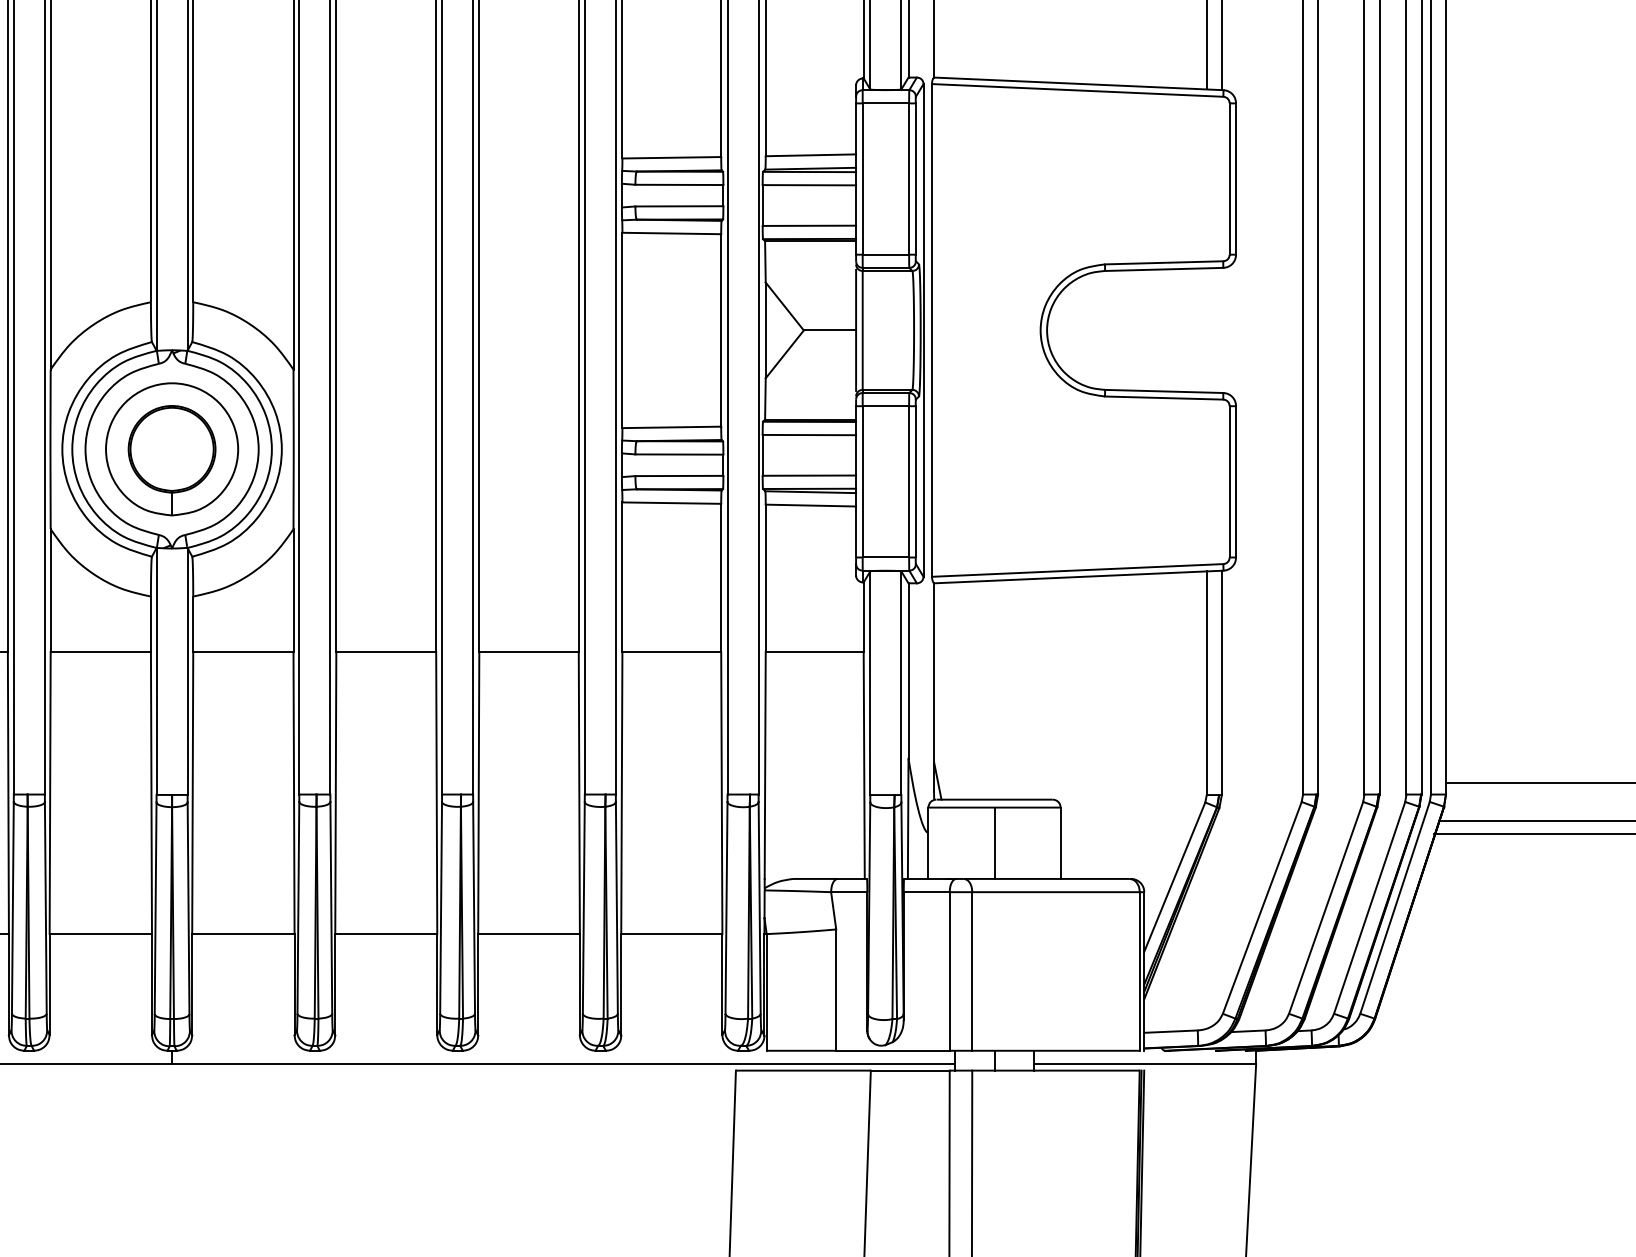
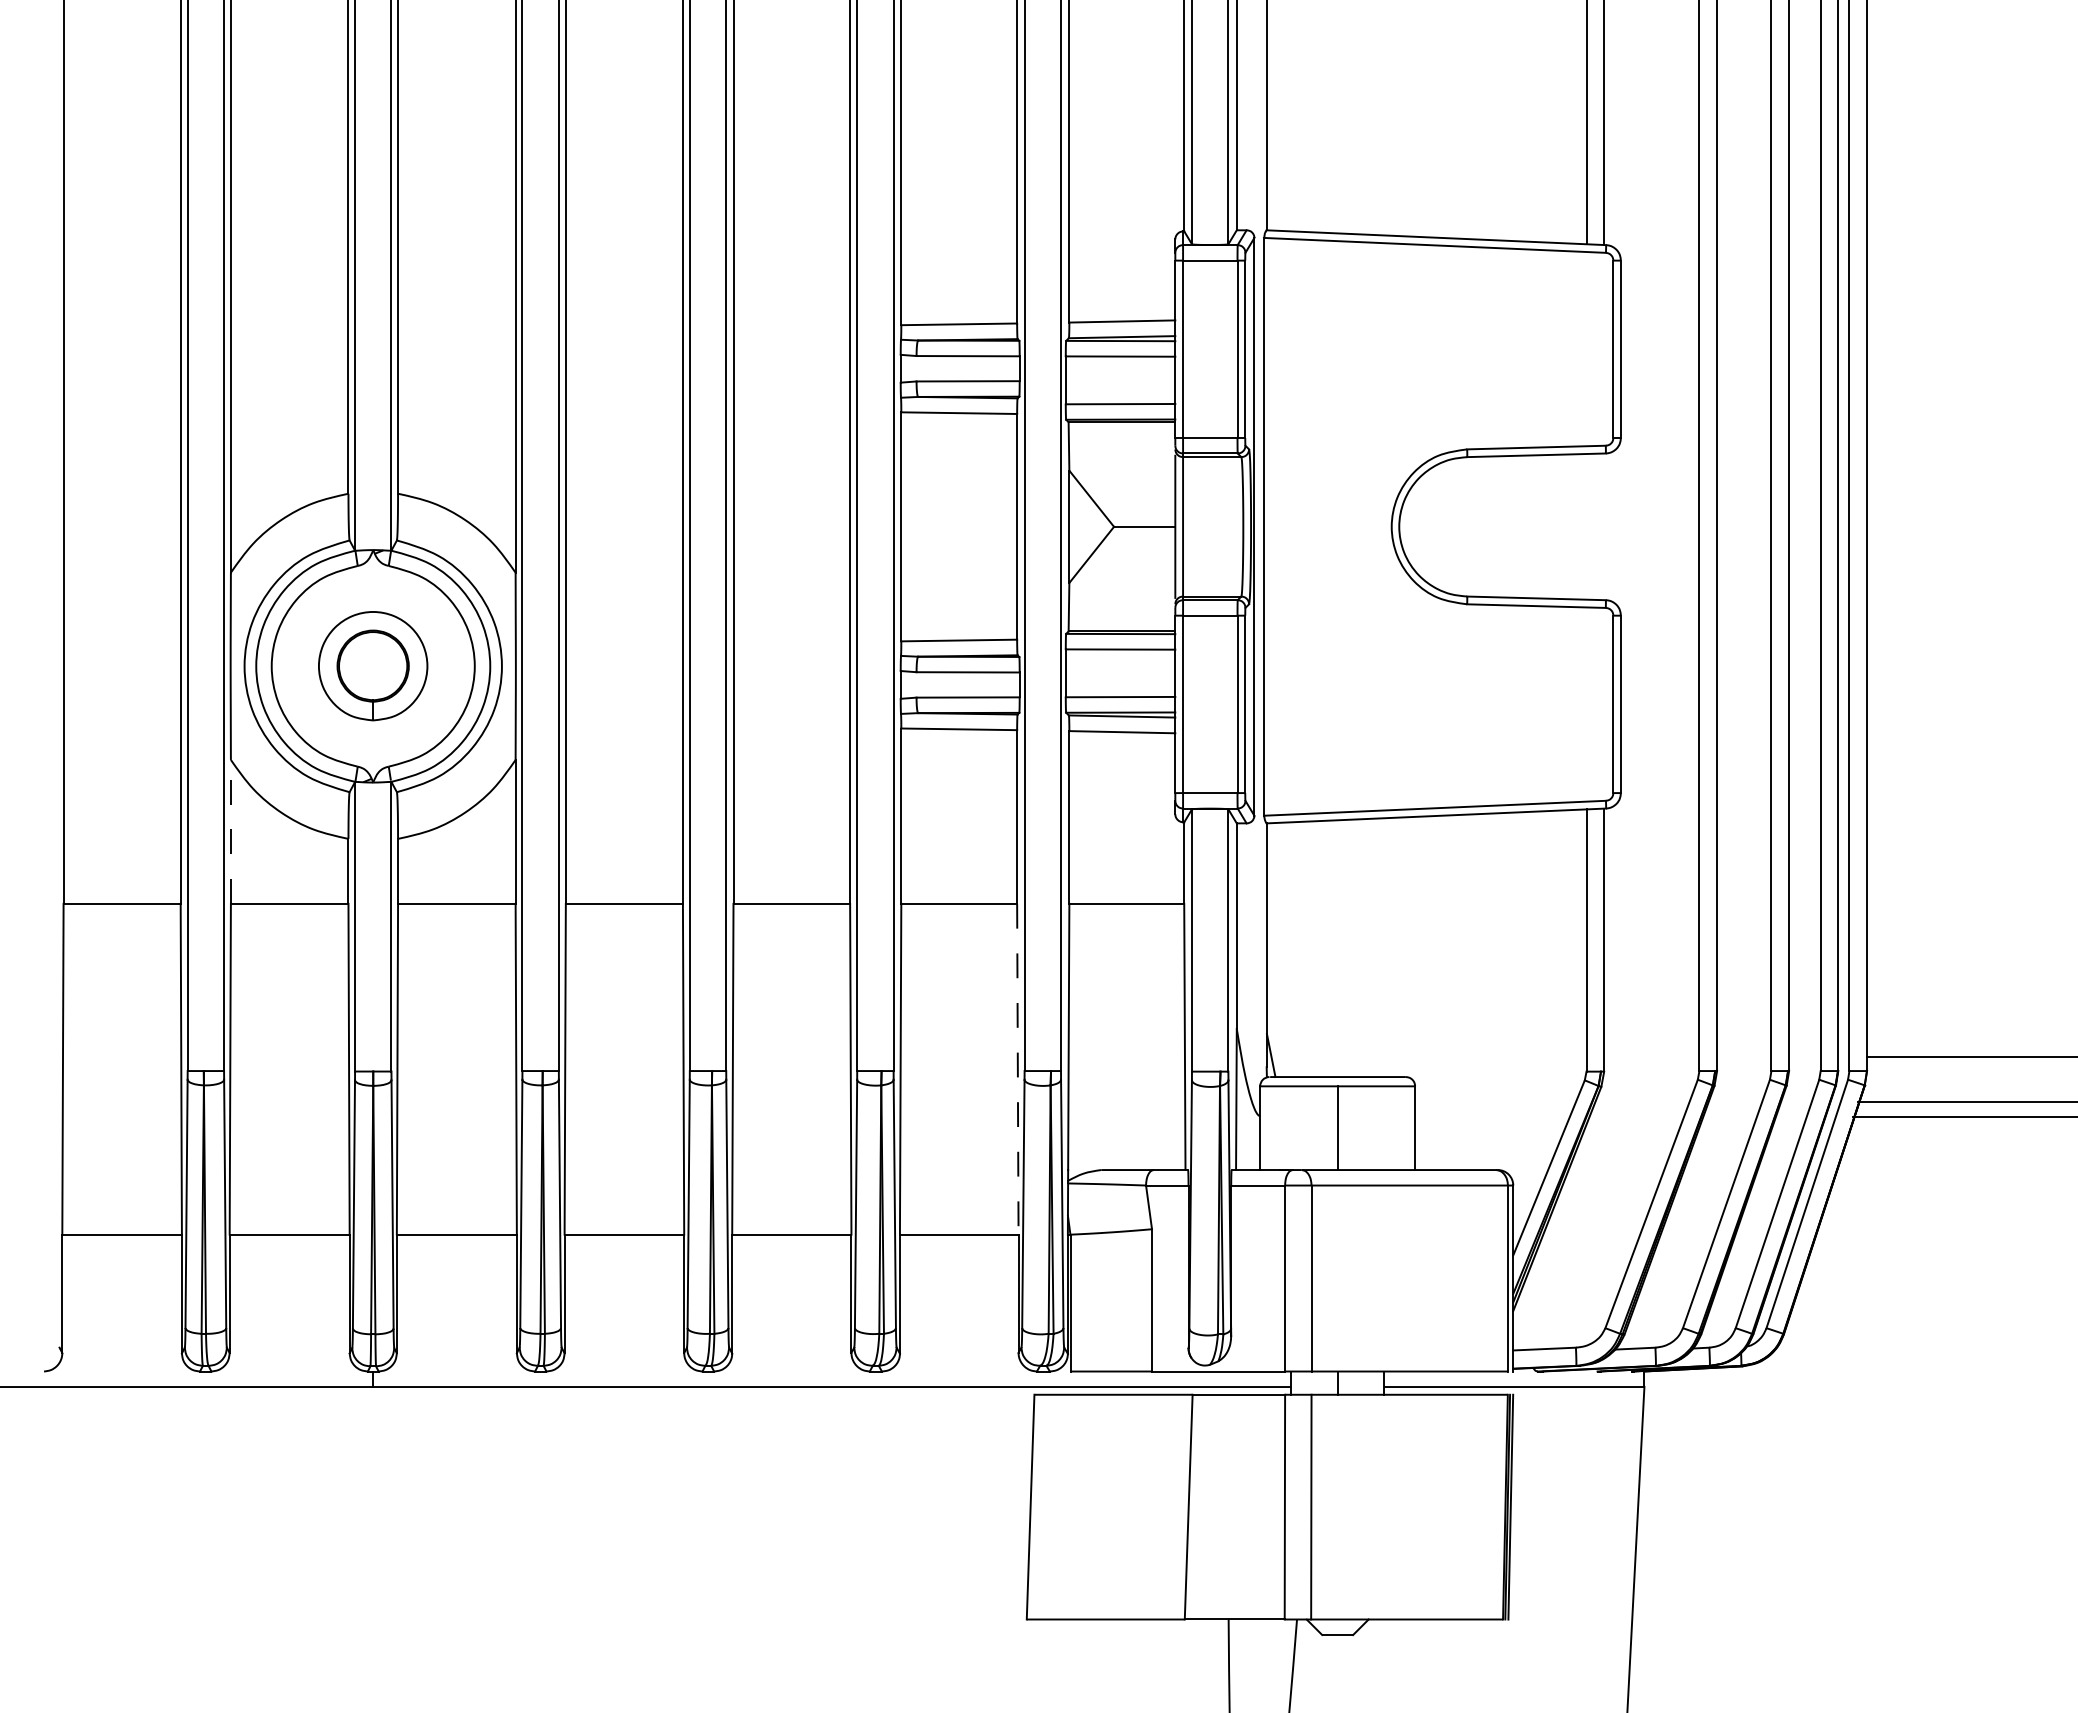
part: (171, 448) -> (372, 665), size x0.7
line: (50, 590) -> (230, 831), solid -> dashed
line: (721, 793) -> (1017, 1069), solid -> dashed

